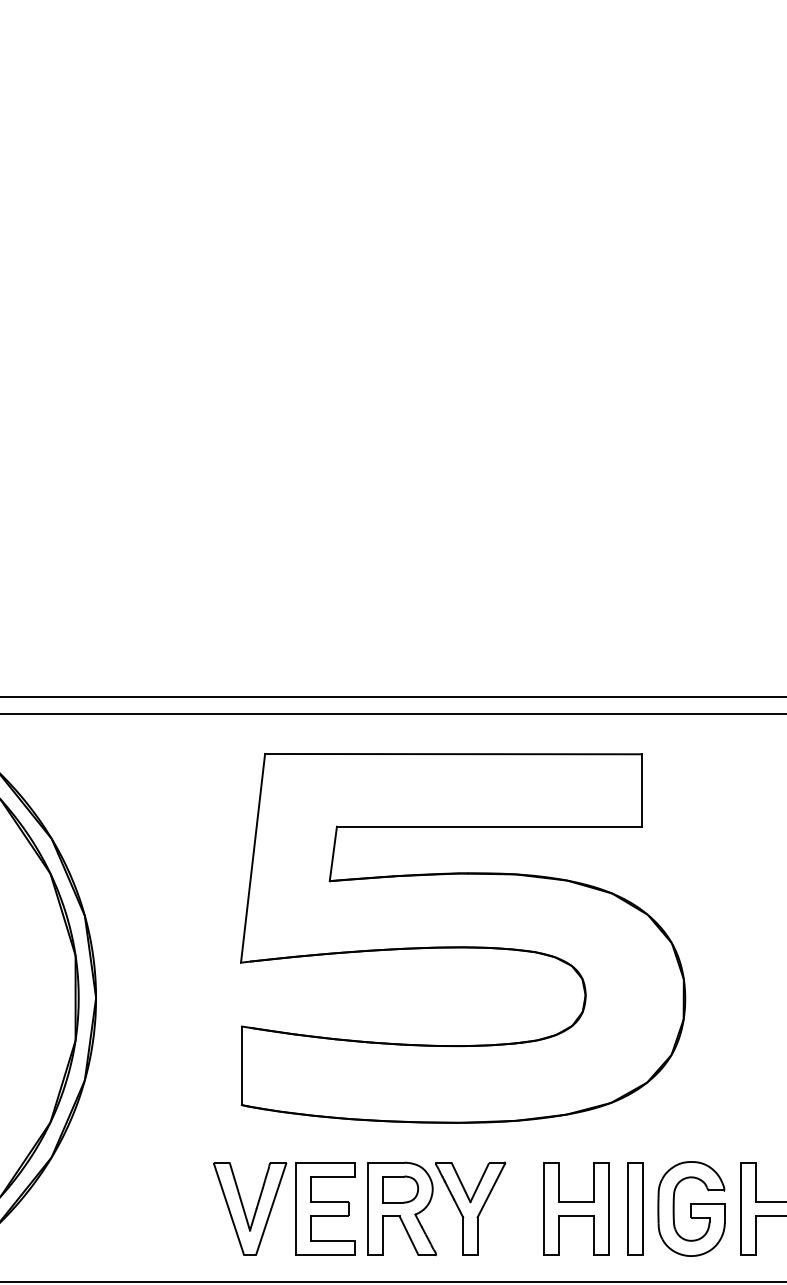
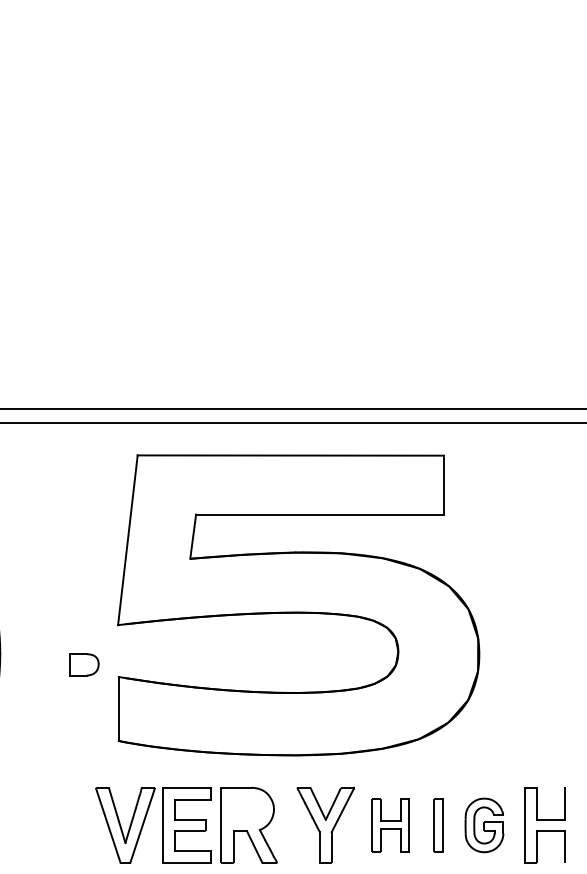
part: (400, 1189) -> (84, 664), moved
part: (470, 1208) -> (325, 825), moved
part: (576, 1208) -> (390, 825), size x0.7
part: (635, 1208) -> (438, 825), size x0.7
part: (691, 1208) -> (484, 825), size x0.7

